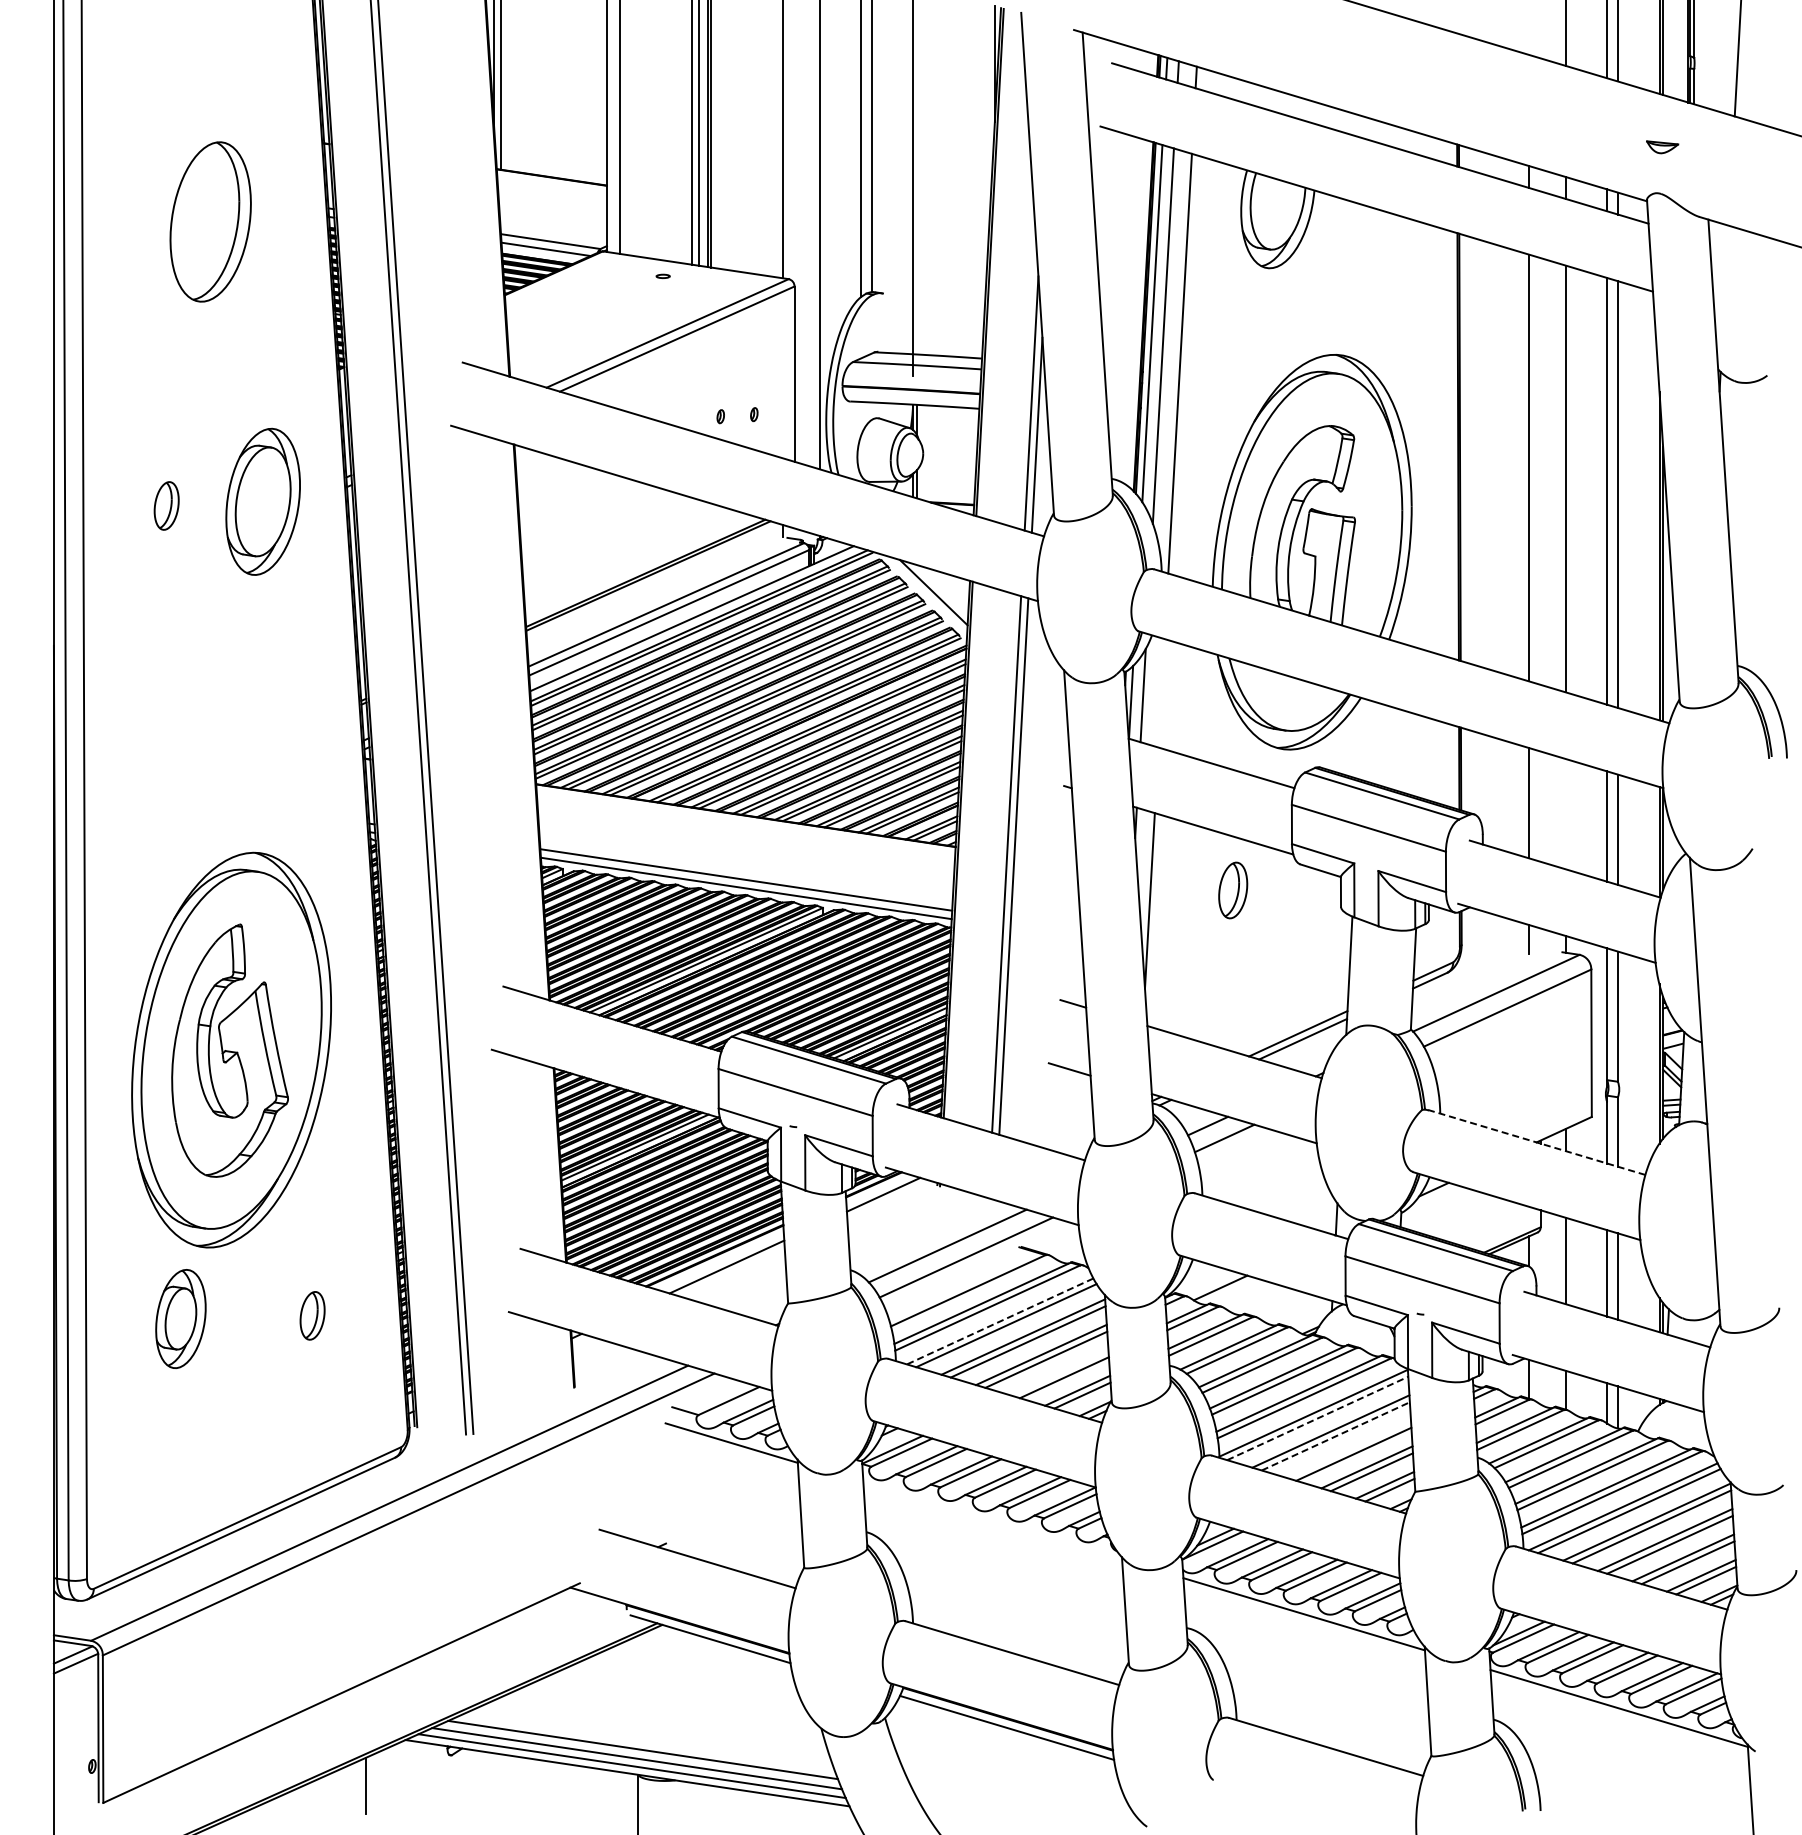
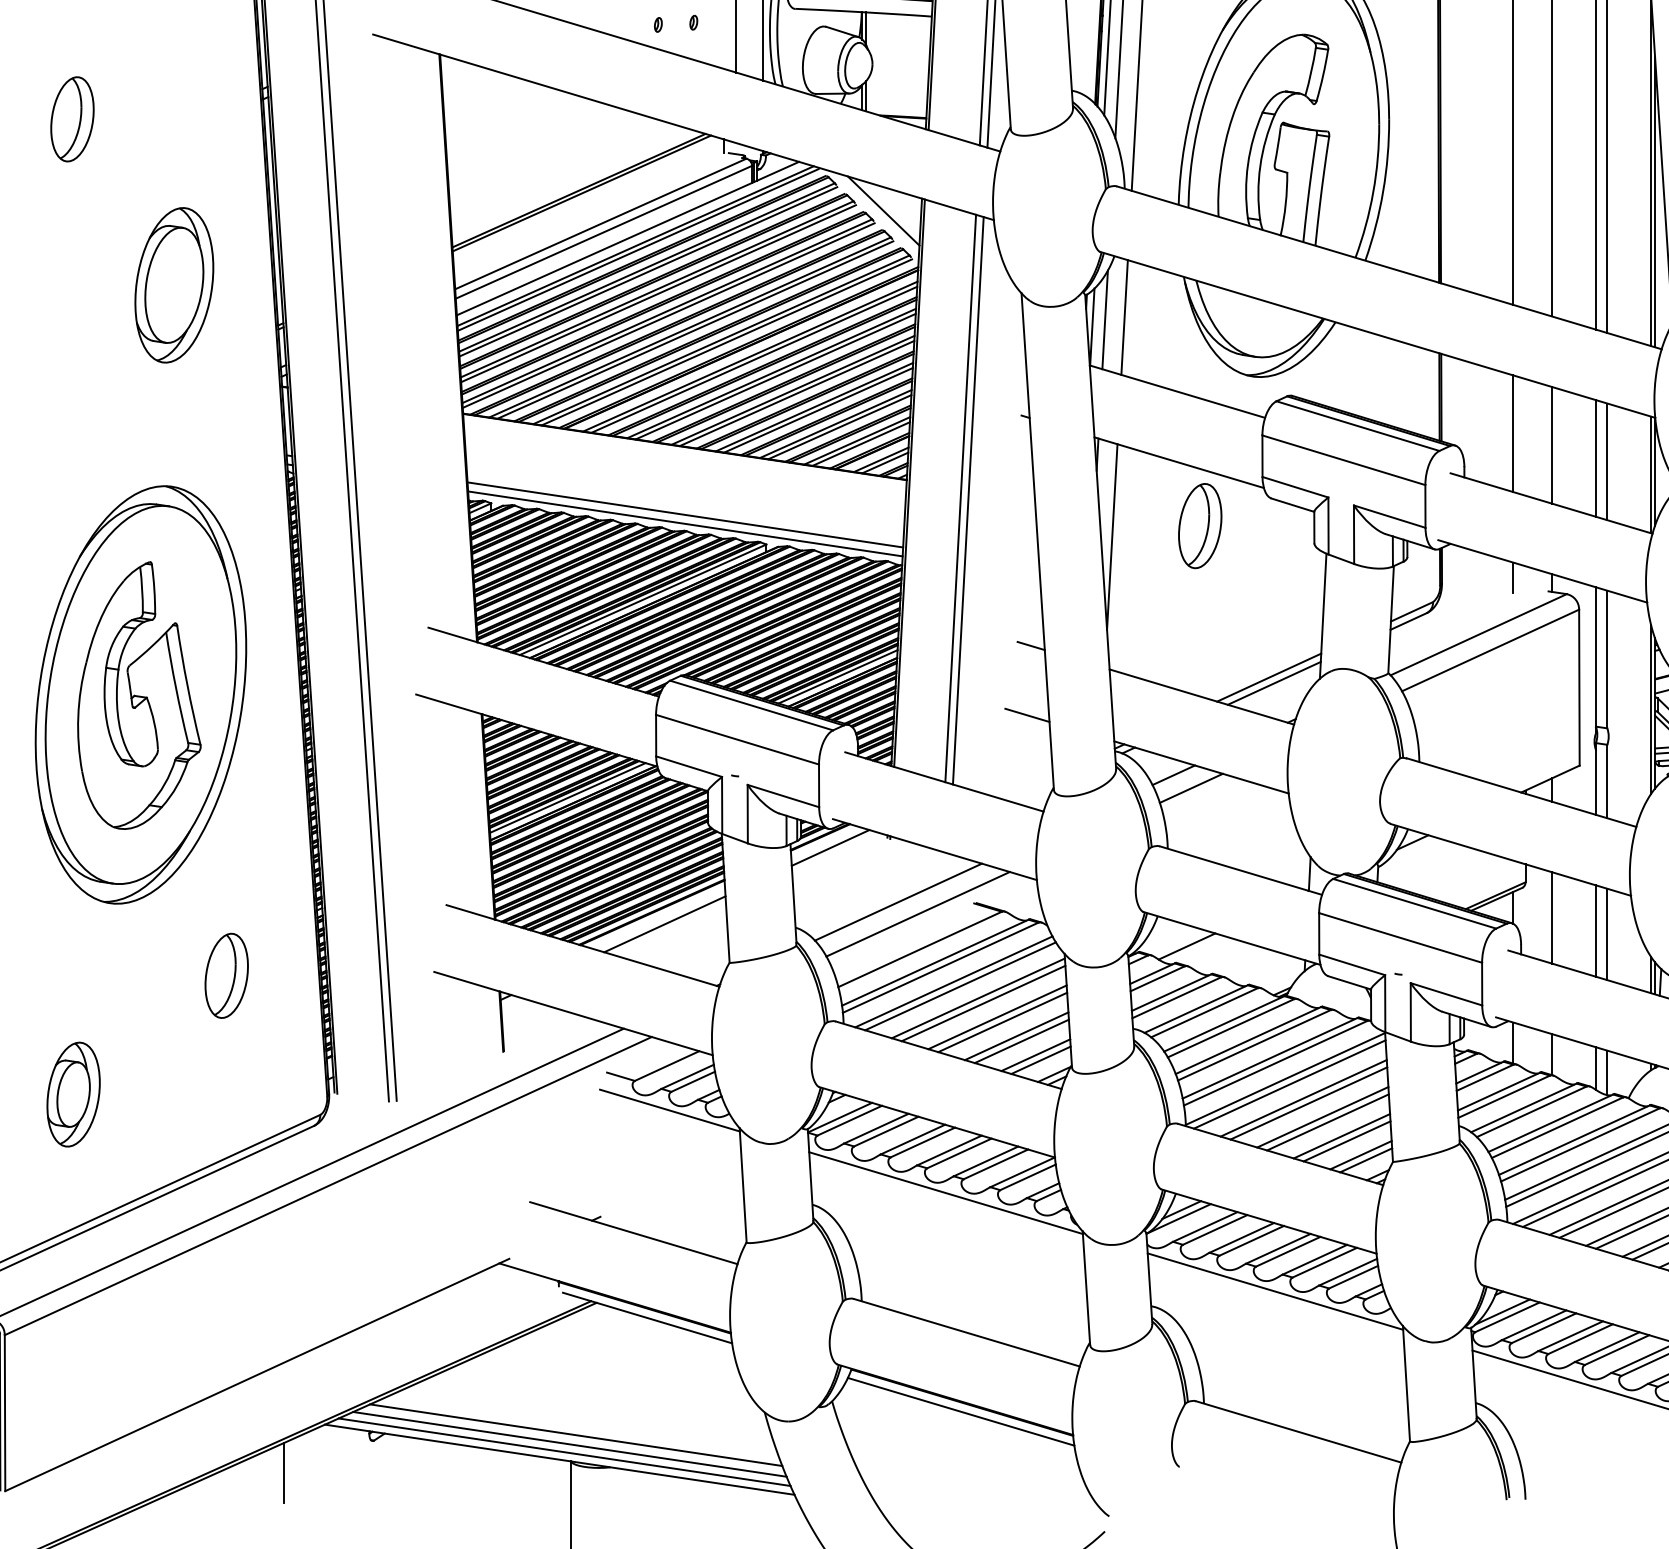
part: (262, 501) -> (173, 284), moved
part: (166, 505) -> (72, 118), size x1.67
line: (1161, 693) -> (1124, 317), added
line: (1565, 813) -> (1551, 444), added
part: (1233, 890) -> (1200, 526), size x1.43
line: (1536, 1142) -> (1521, 792), dashed -> solid
part: (312, 1315) -> (226, 975), size x1.67
part: (180, 1318) -> (73, 1094), moved
line: (1000, 1321) -> (954, 981), dashed -> solid
line: (1059, 1372) -> (1016, 1035), added
line: (1317, 1418) -> (1289, 1084), dashed -> solid
line: (1335, 1436) -> (1308, 1103), dashed -> solid
line: (1349, 1449) -> (1323, 1117), added
line: (992, 1520) -> (945, 1192), added

